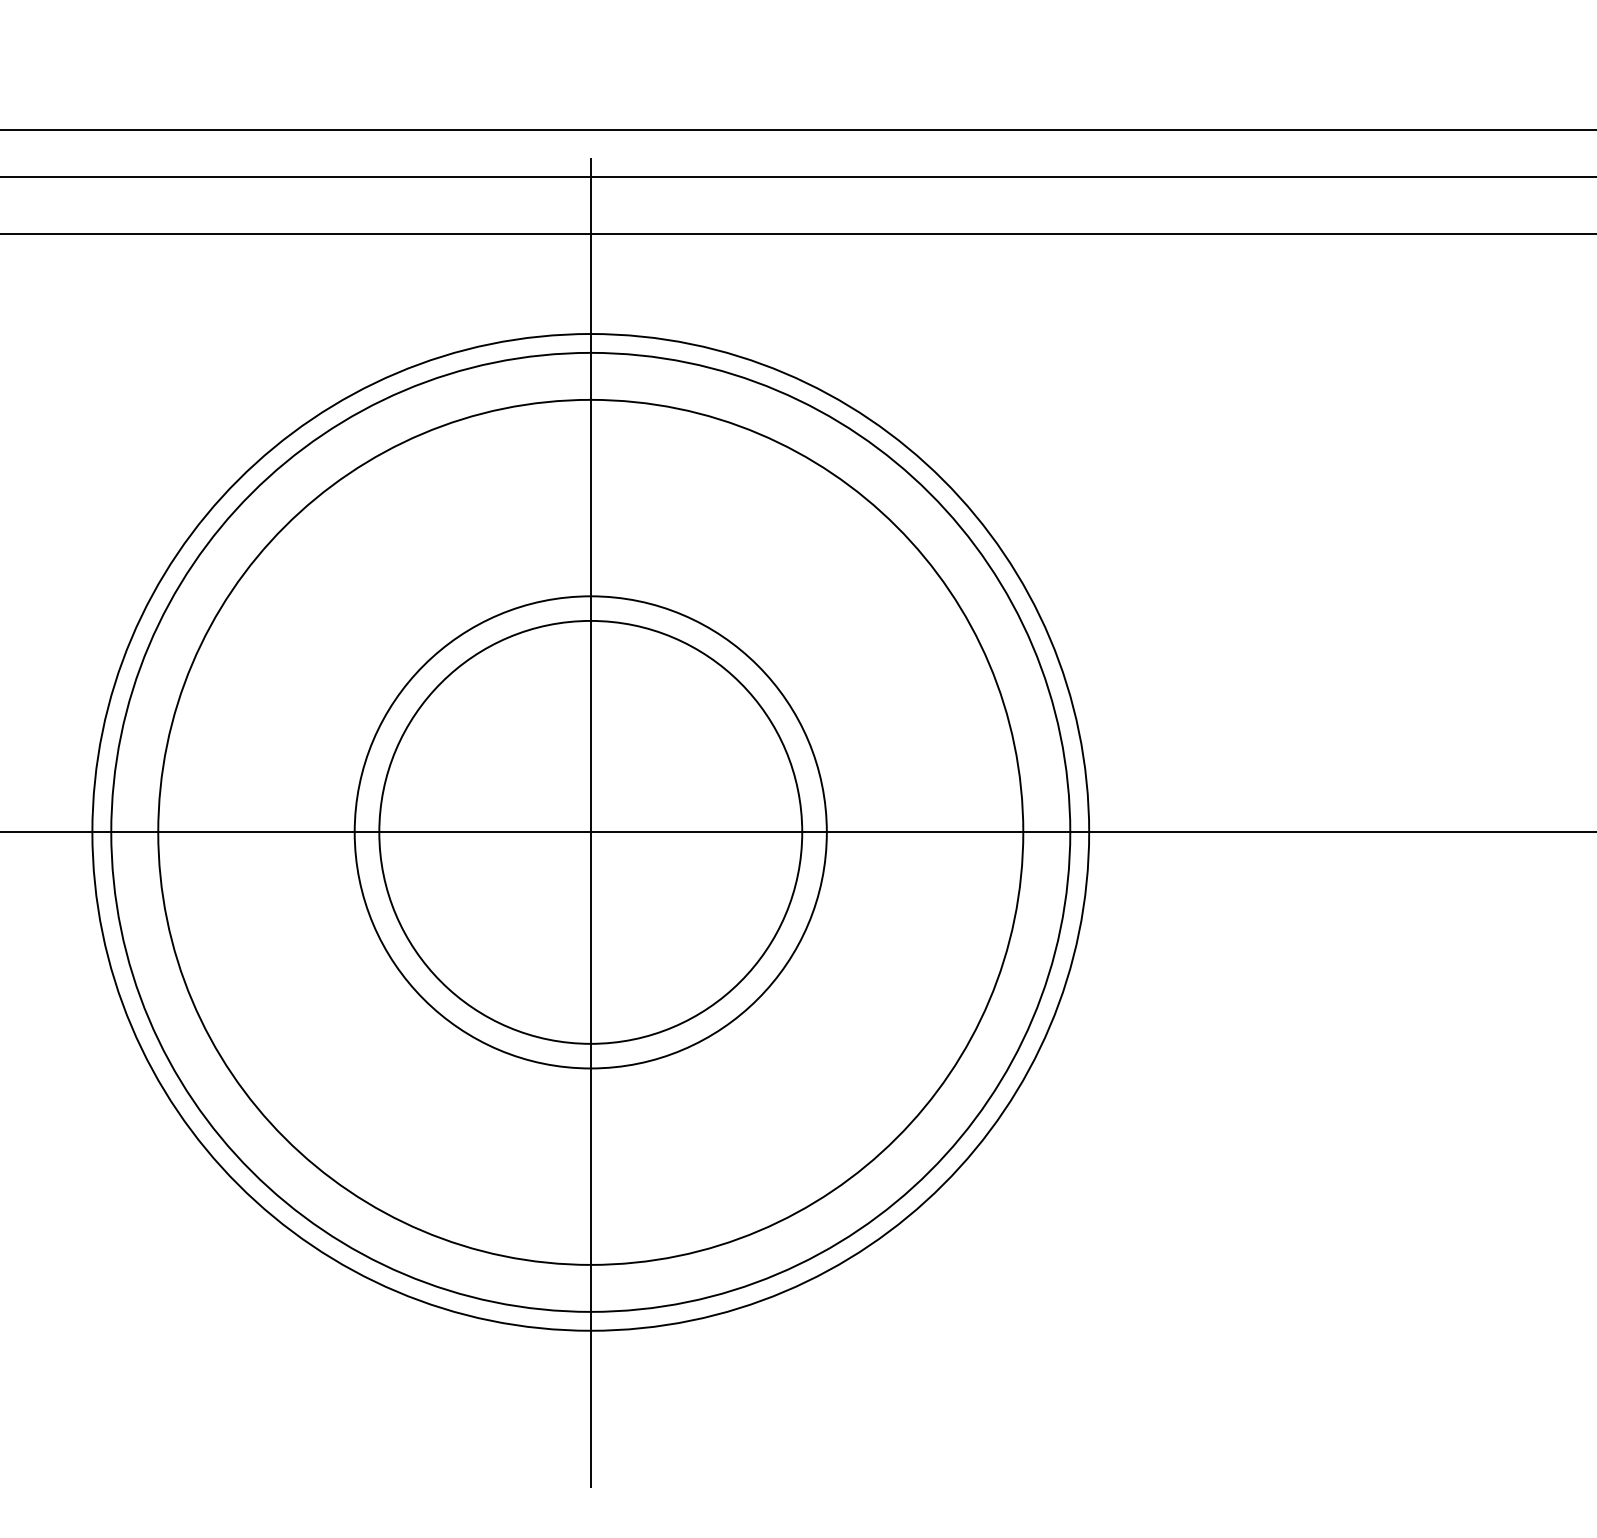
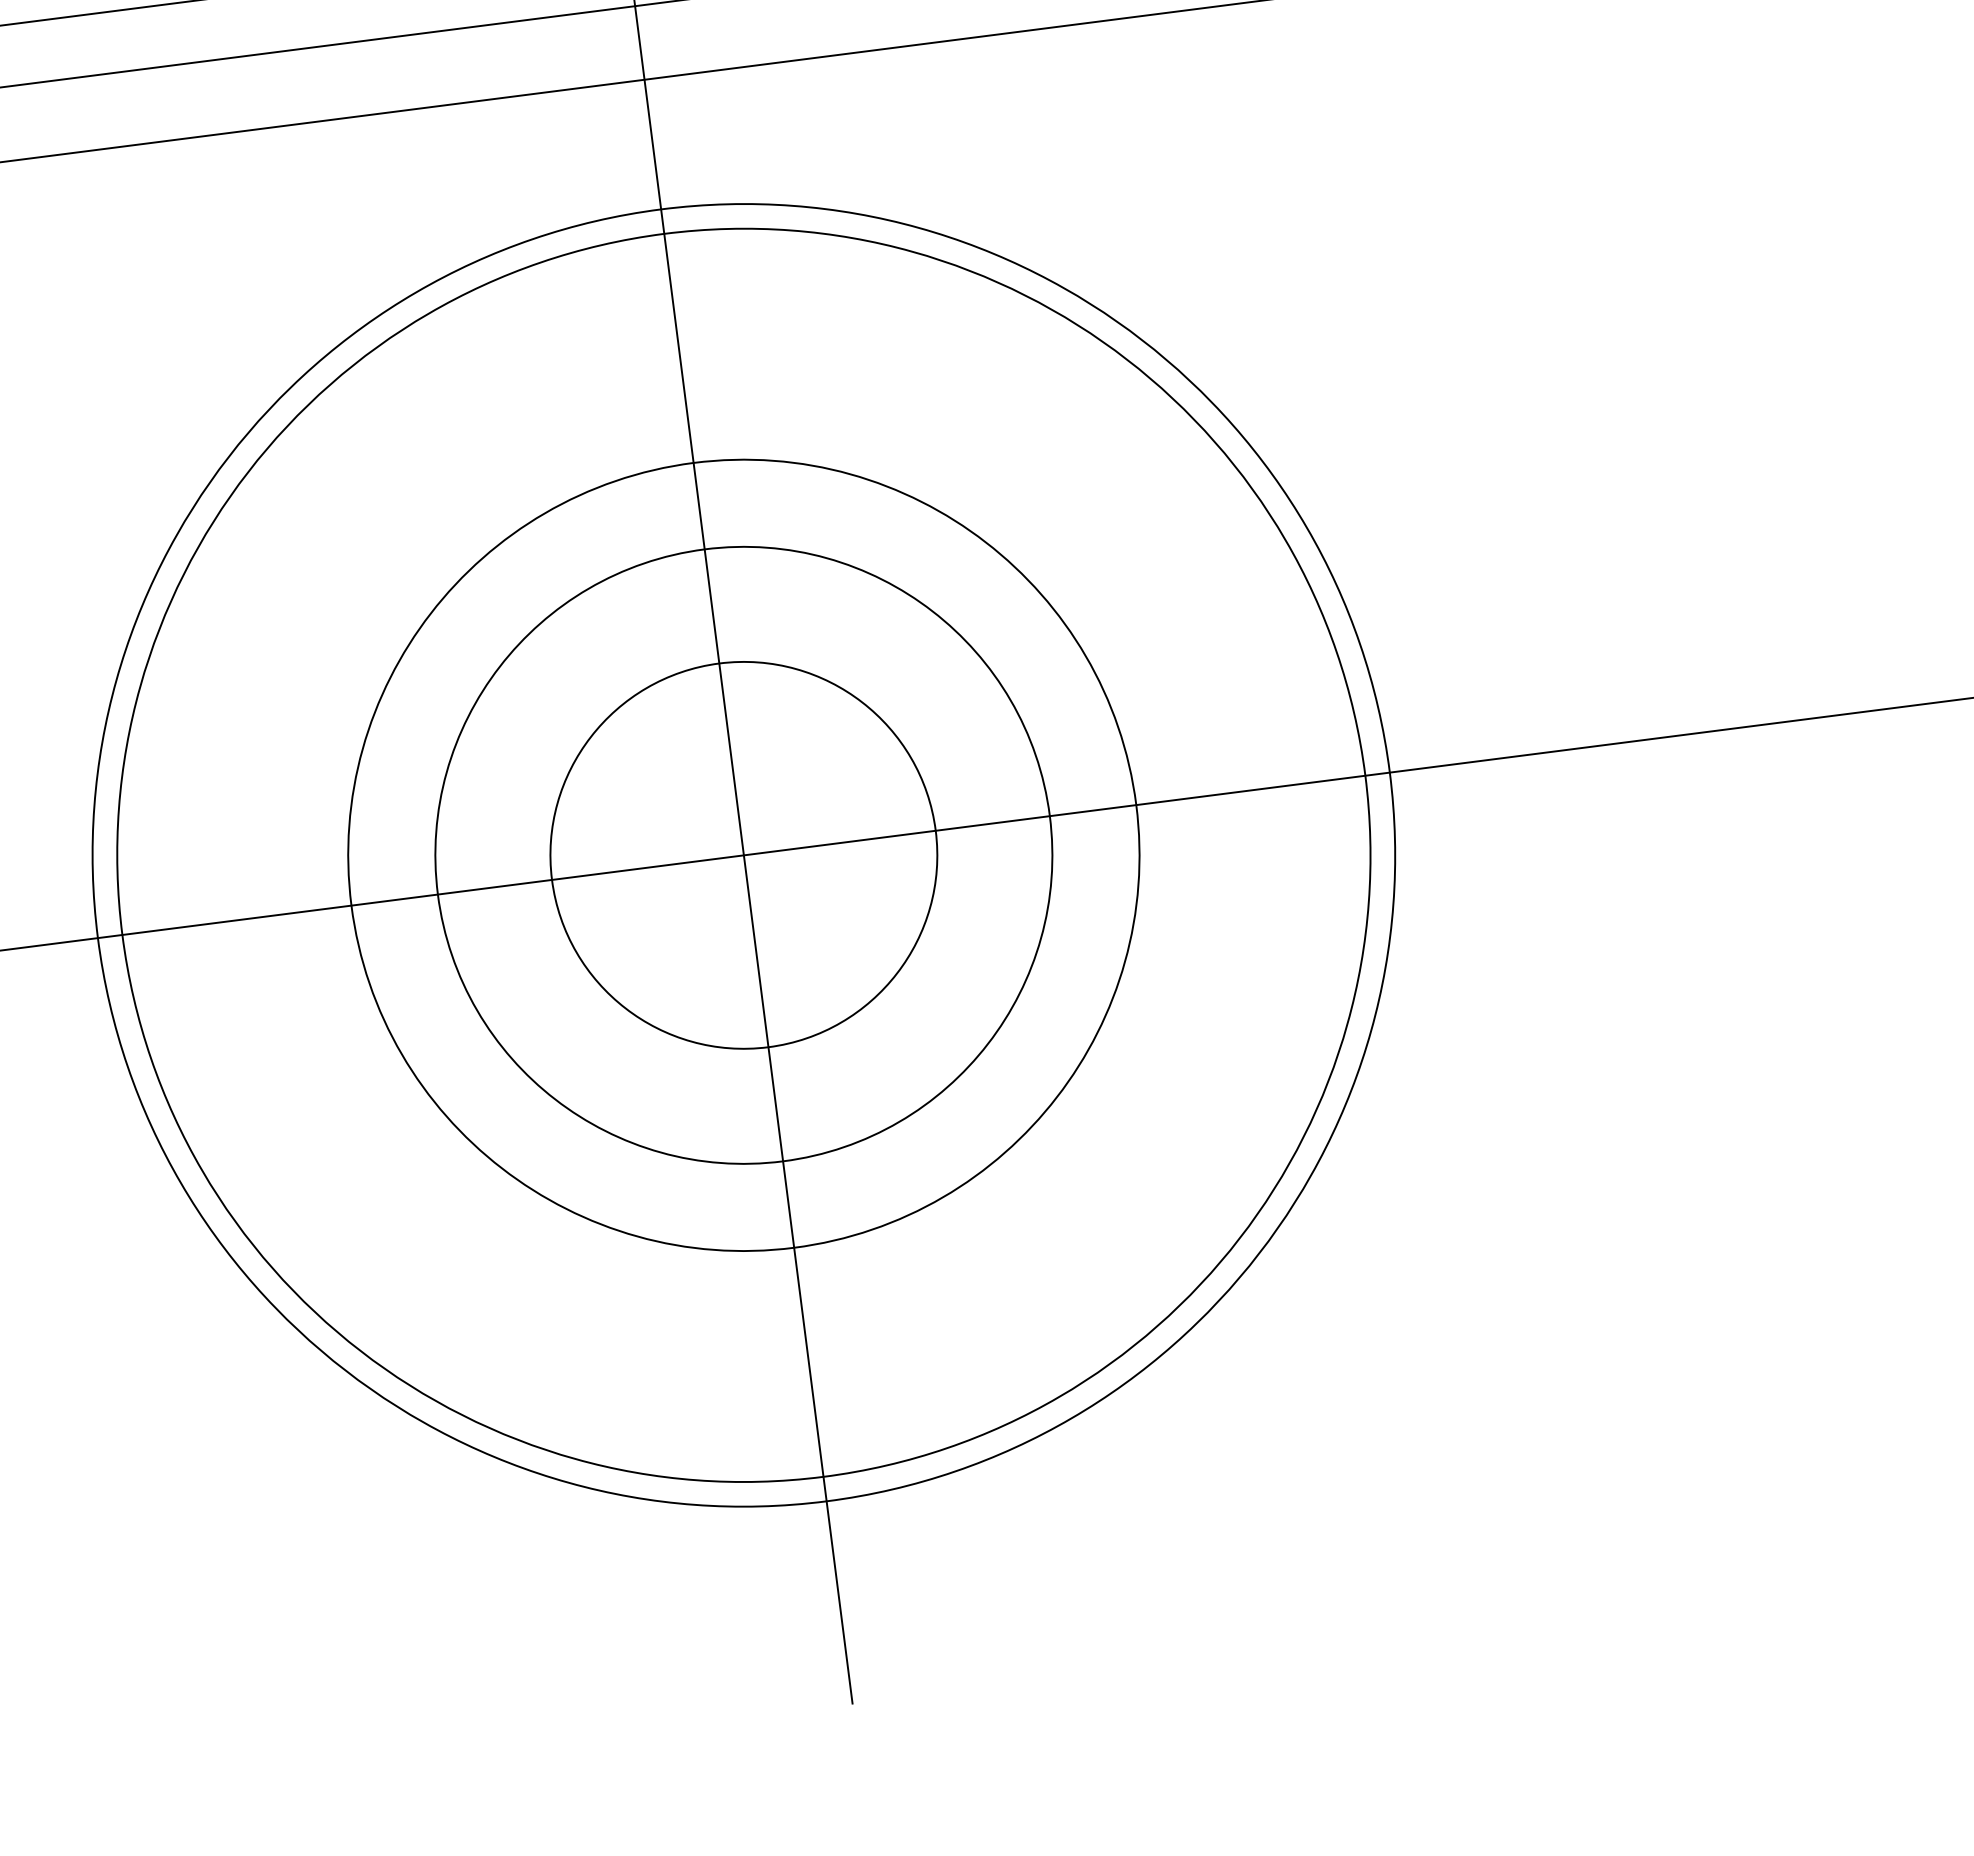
circle: (590, 831) -> (743, 854), size x0.7
circle: (590, 831) -> (743, 854), size x0.7

